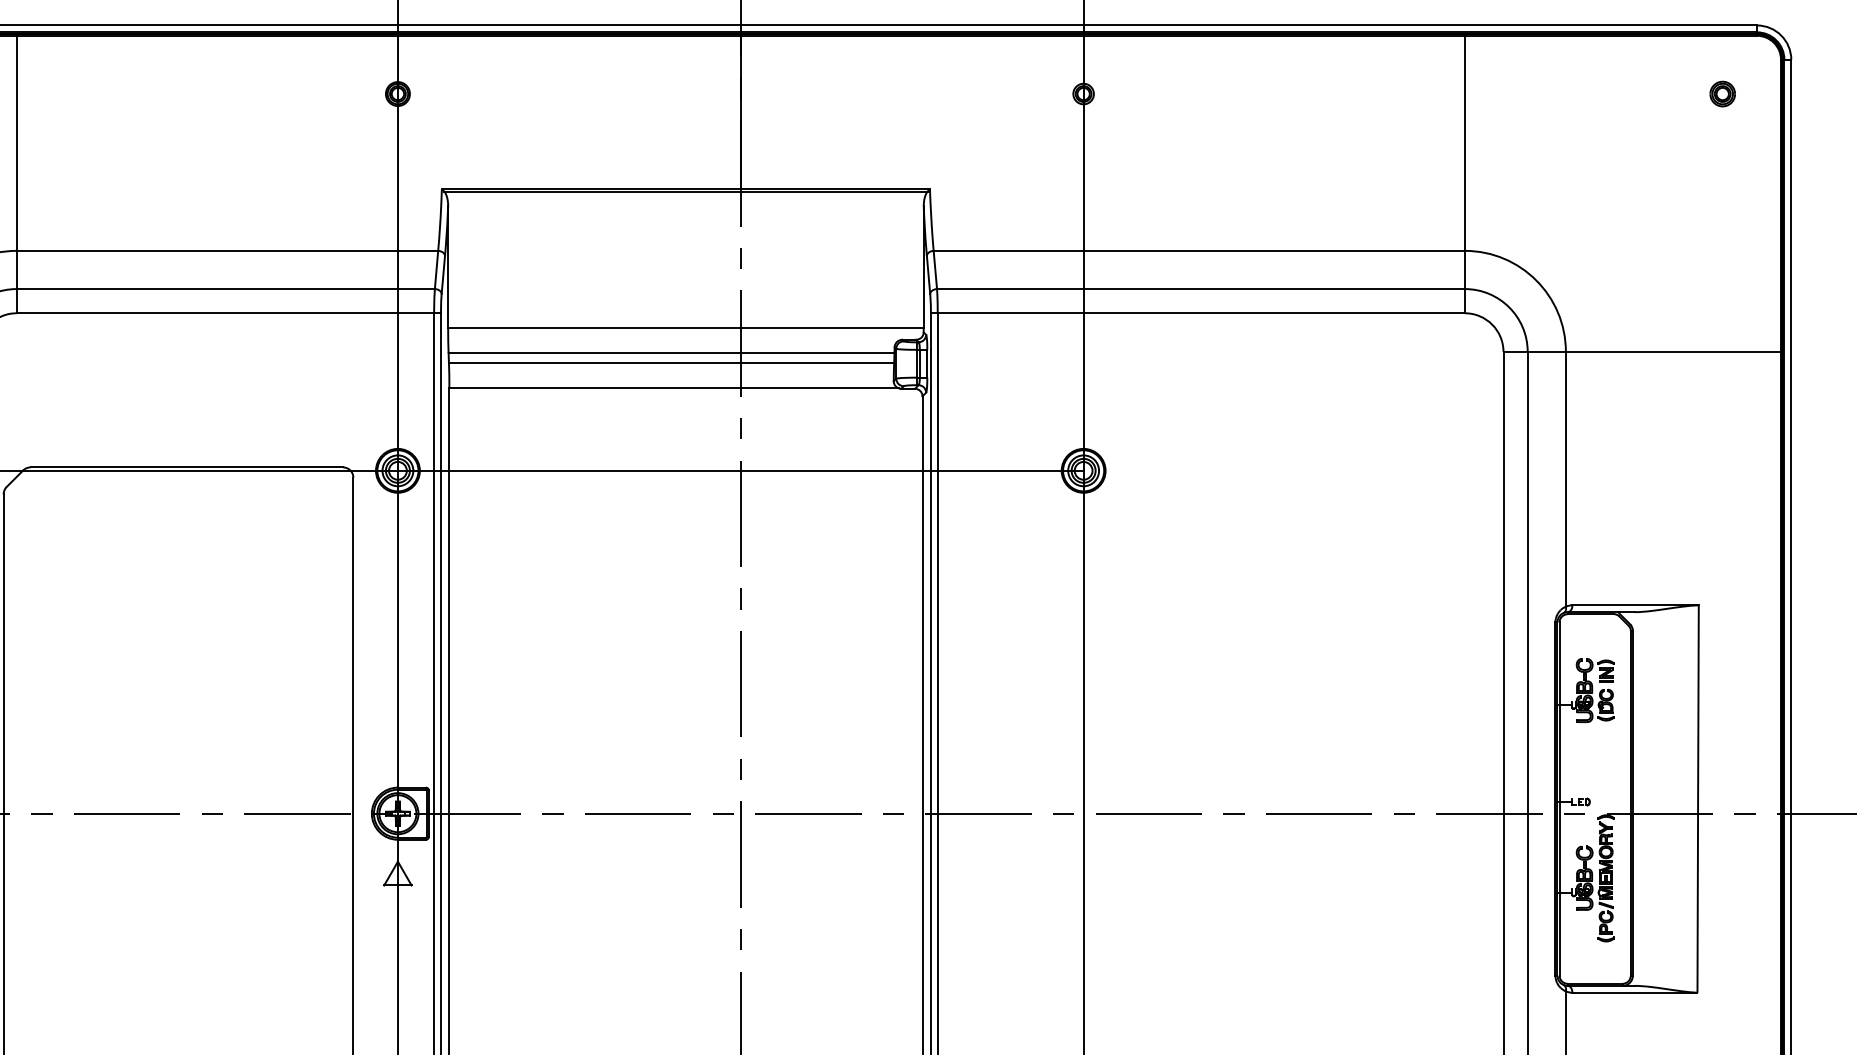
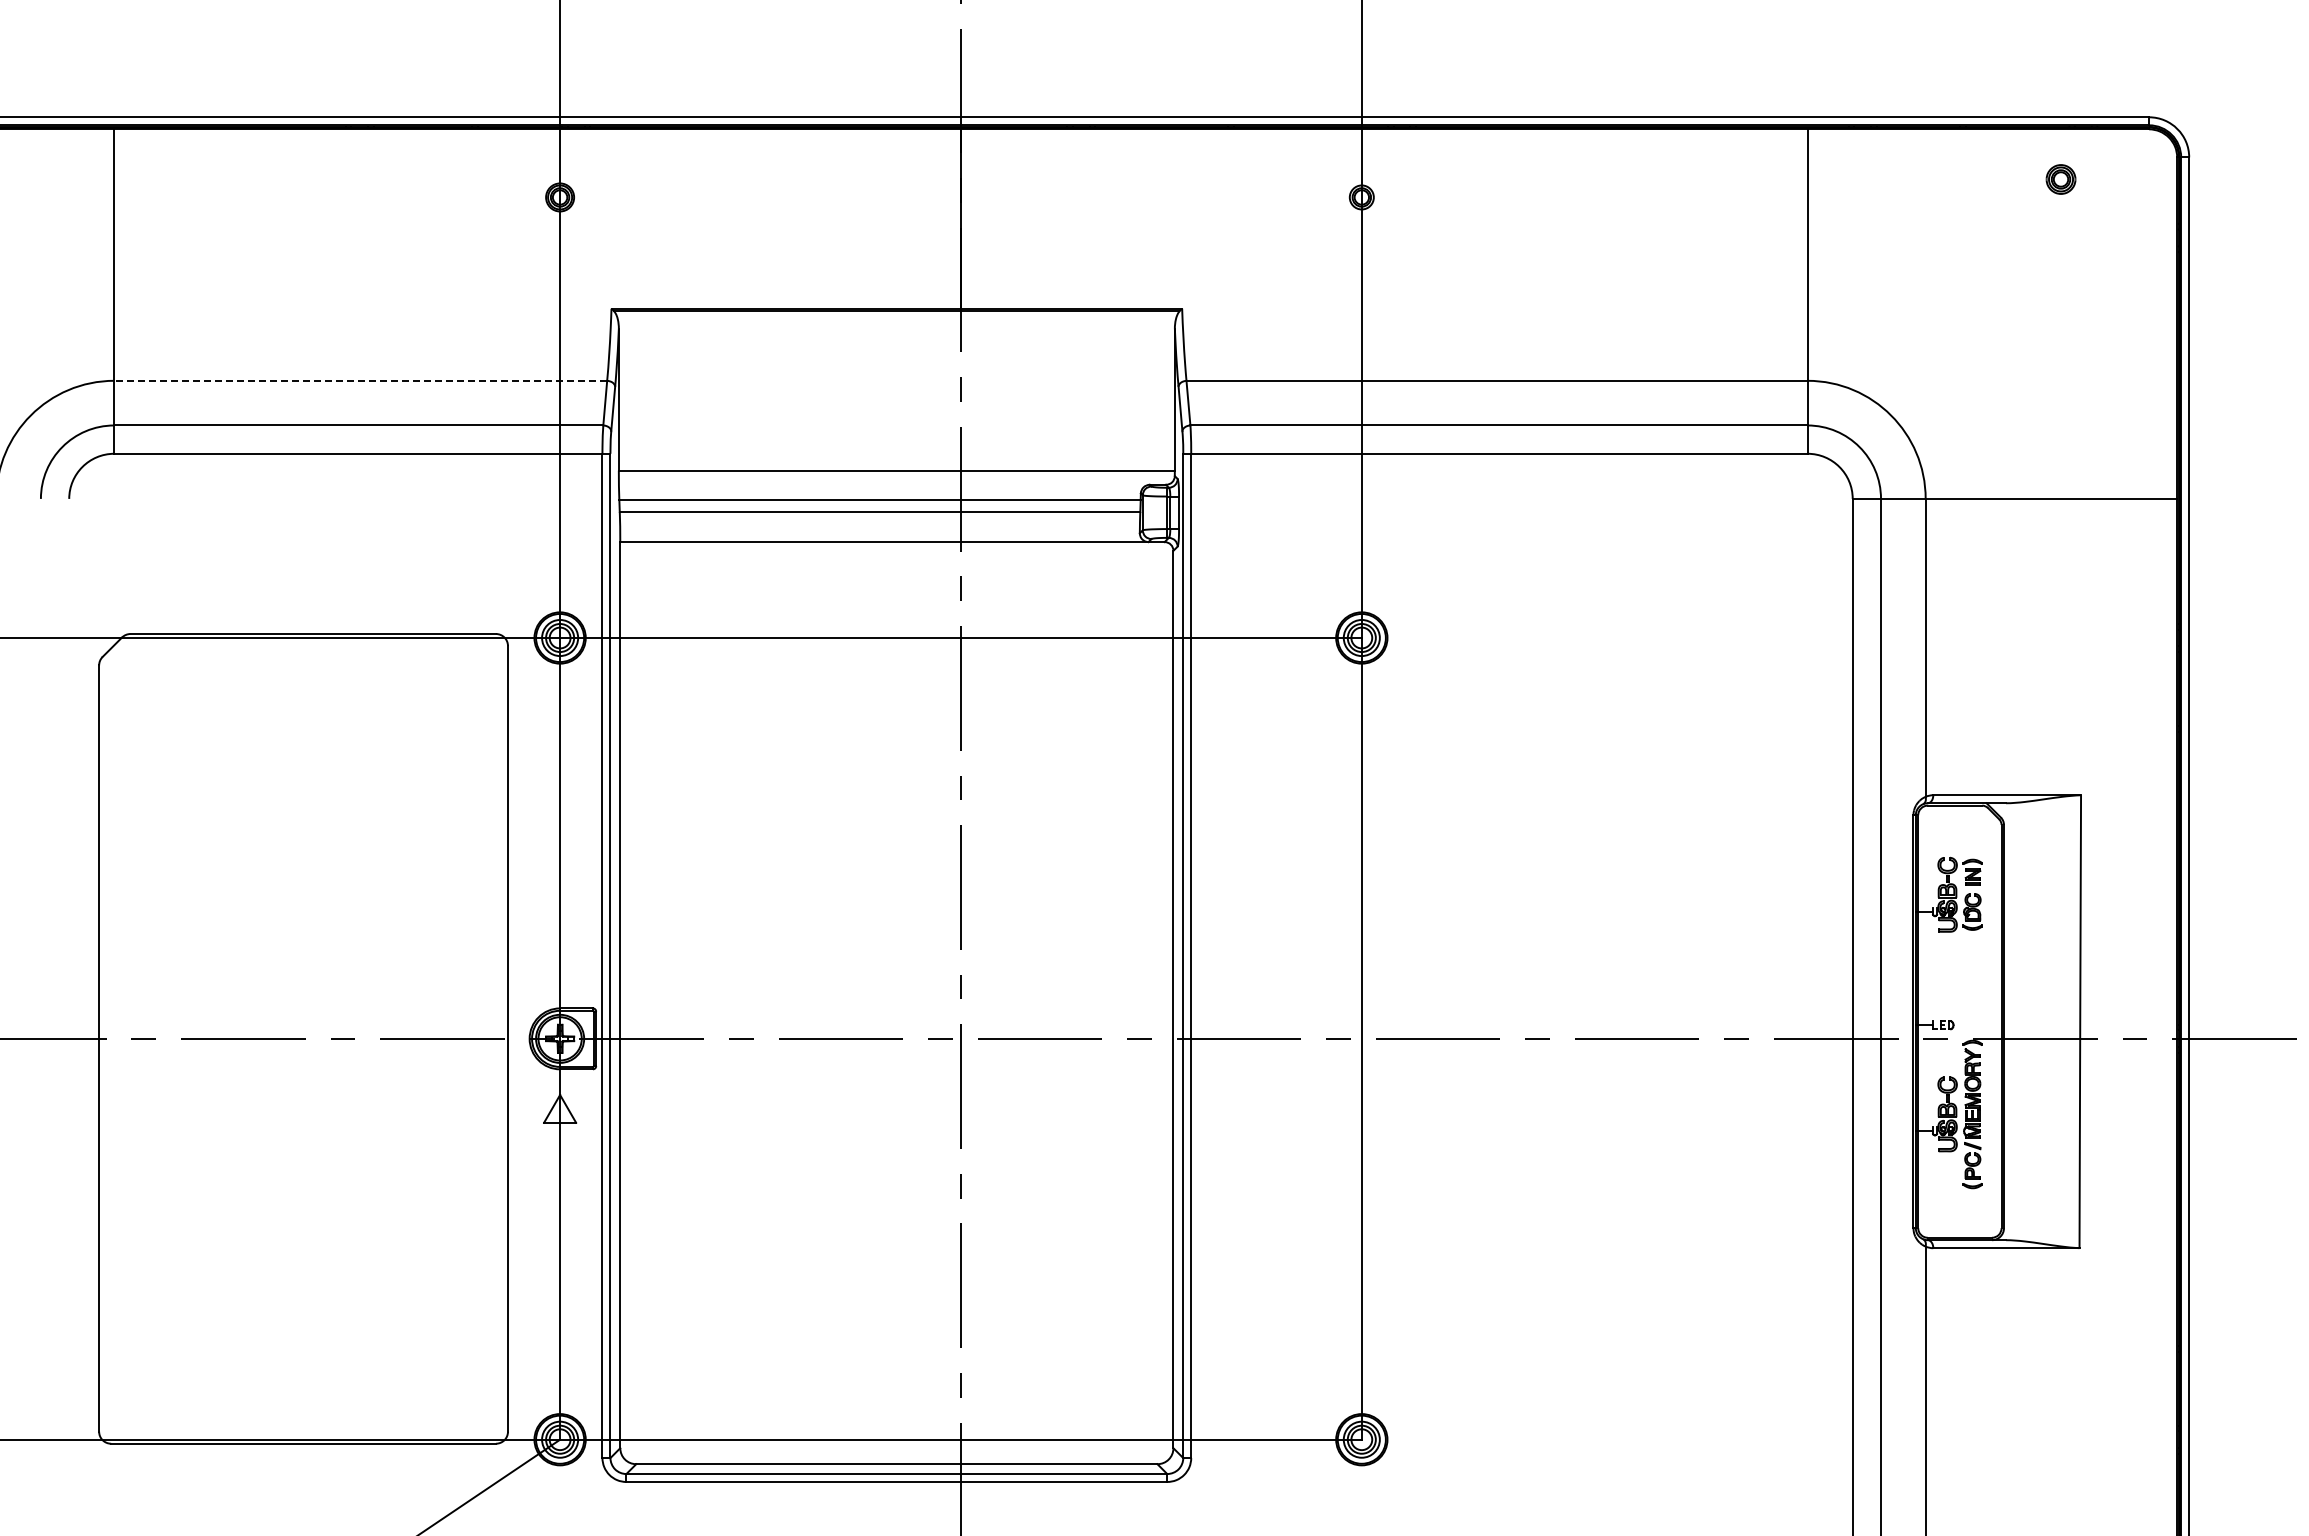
part: (1722, 94) -> (2060, 179), moved
line: (227, 250) -> (360, 380), solid -> dashed

